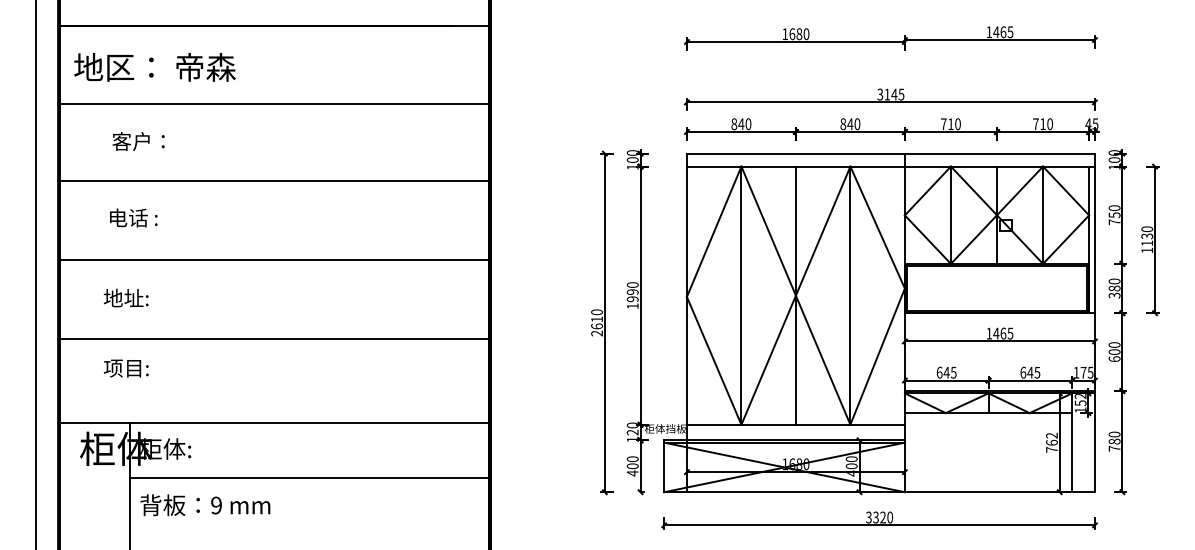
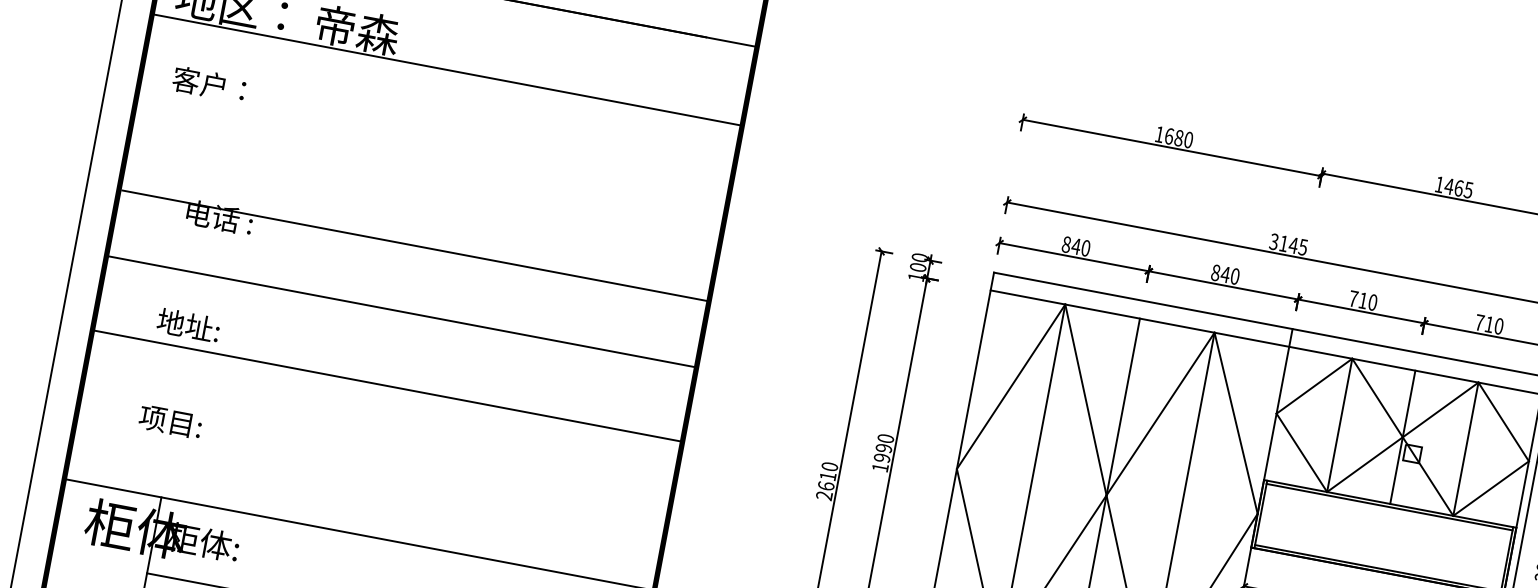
line: (274, 103) -> (447, 69), moved
text: (138, 141) -> (209, 84), moved
line: (275, 180) -> (415, 245), moved
line: (274, 339) -> (387, 386), moved

